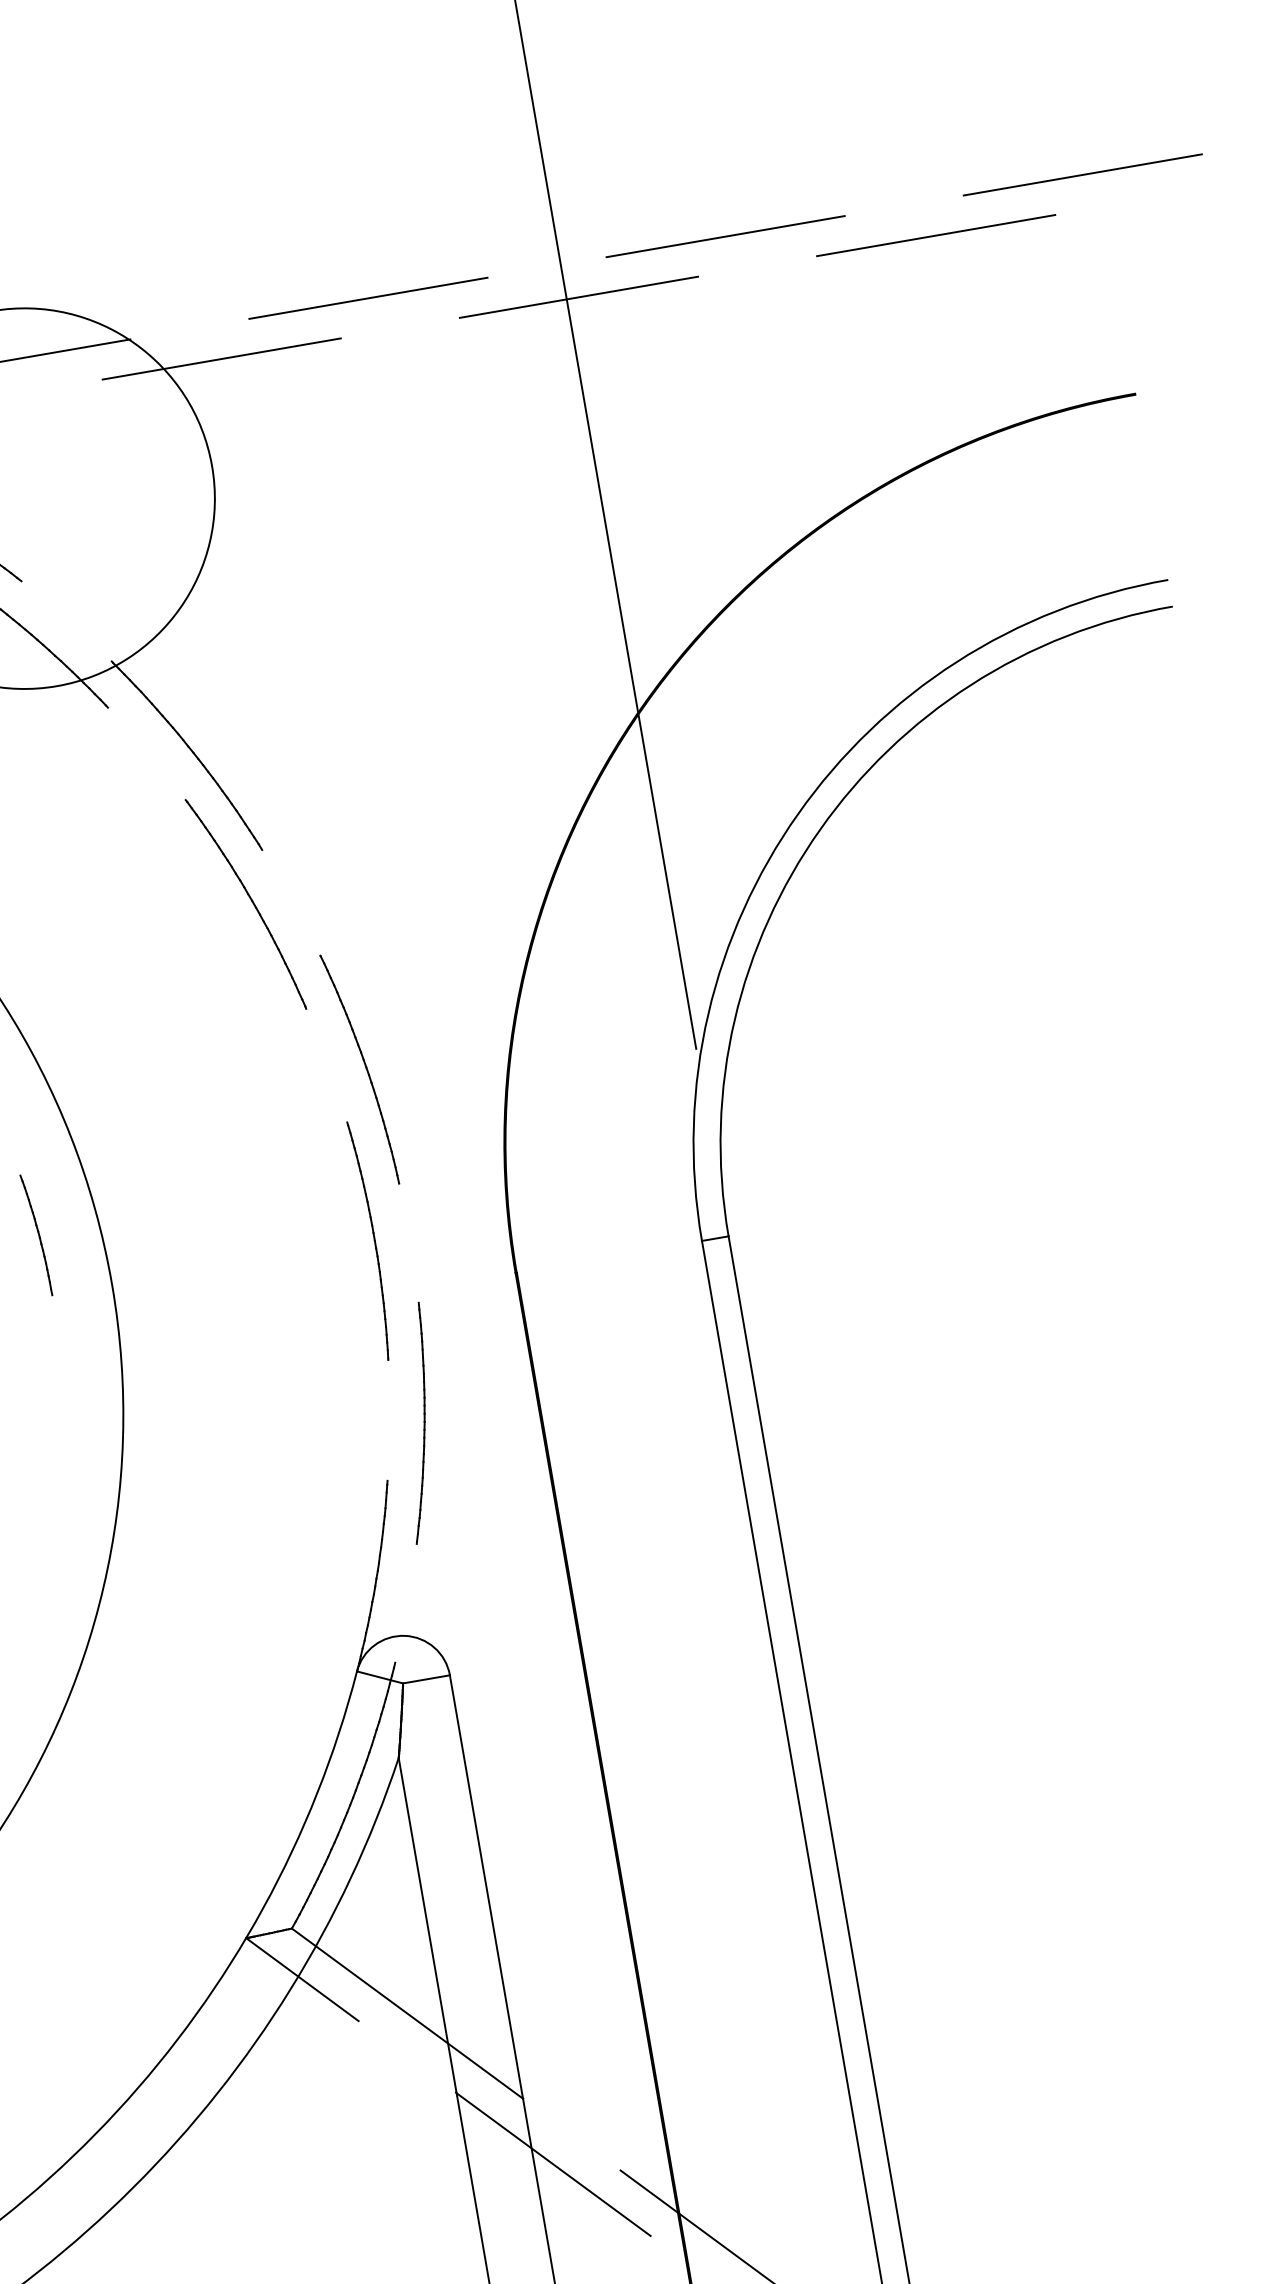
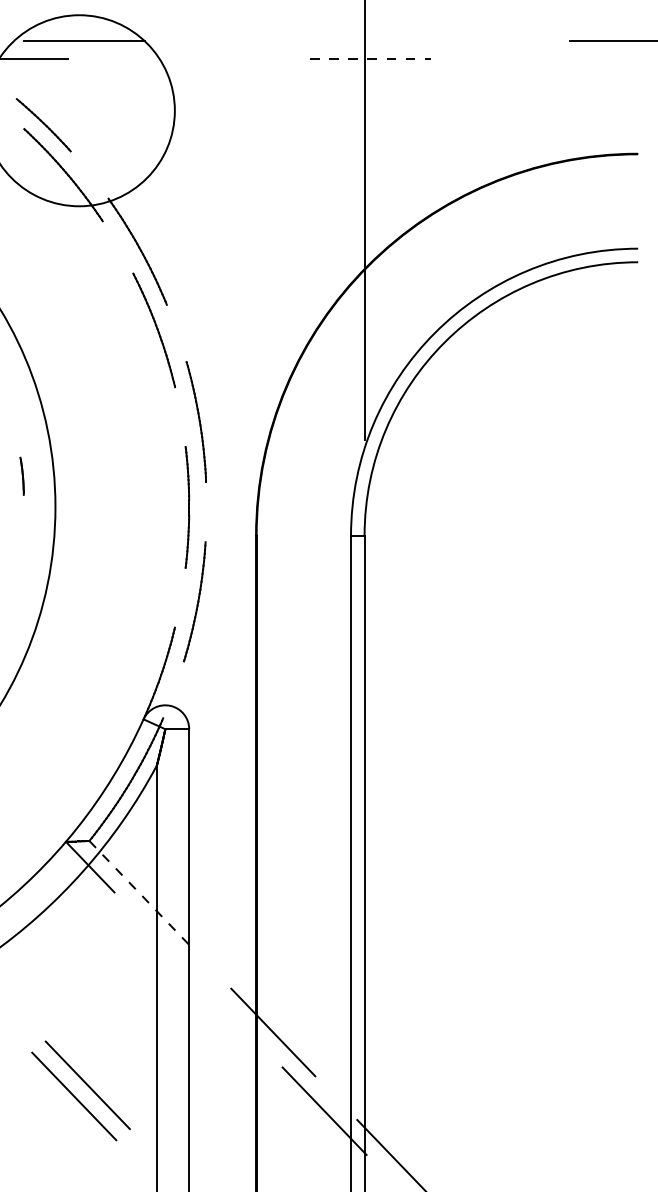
line: (725, 235) -> (448, 40), removed
line: (935, 235) -> (552, 58), removed
line: (578, 297) -> (370, 58), solid -> dashed
line: (368, 299) -> (266, 41), removed
line: (221, 359) -> (188, 58), removed
part: (35, 1236) -> (21, 476), size x0.6
line: (408, 2014) -> (139, 893), solid -> dashed
line: (553, 2163) -> (198, 979), removed

